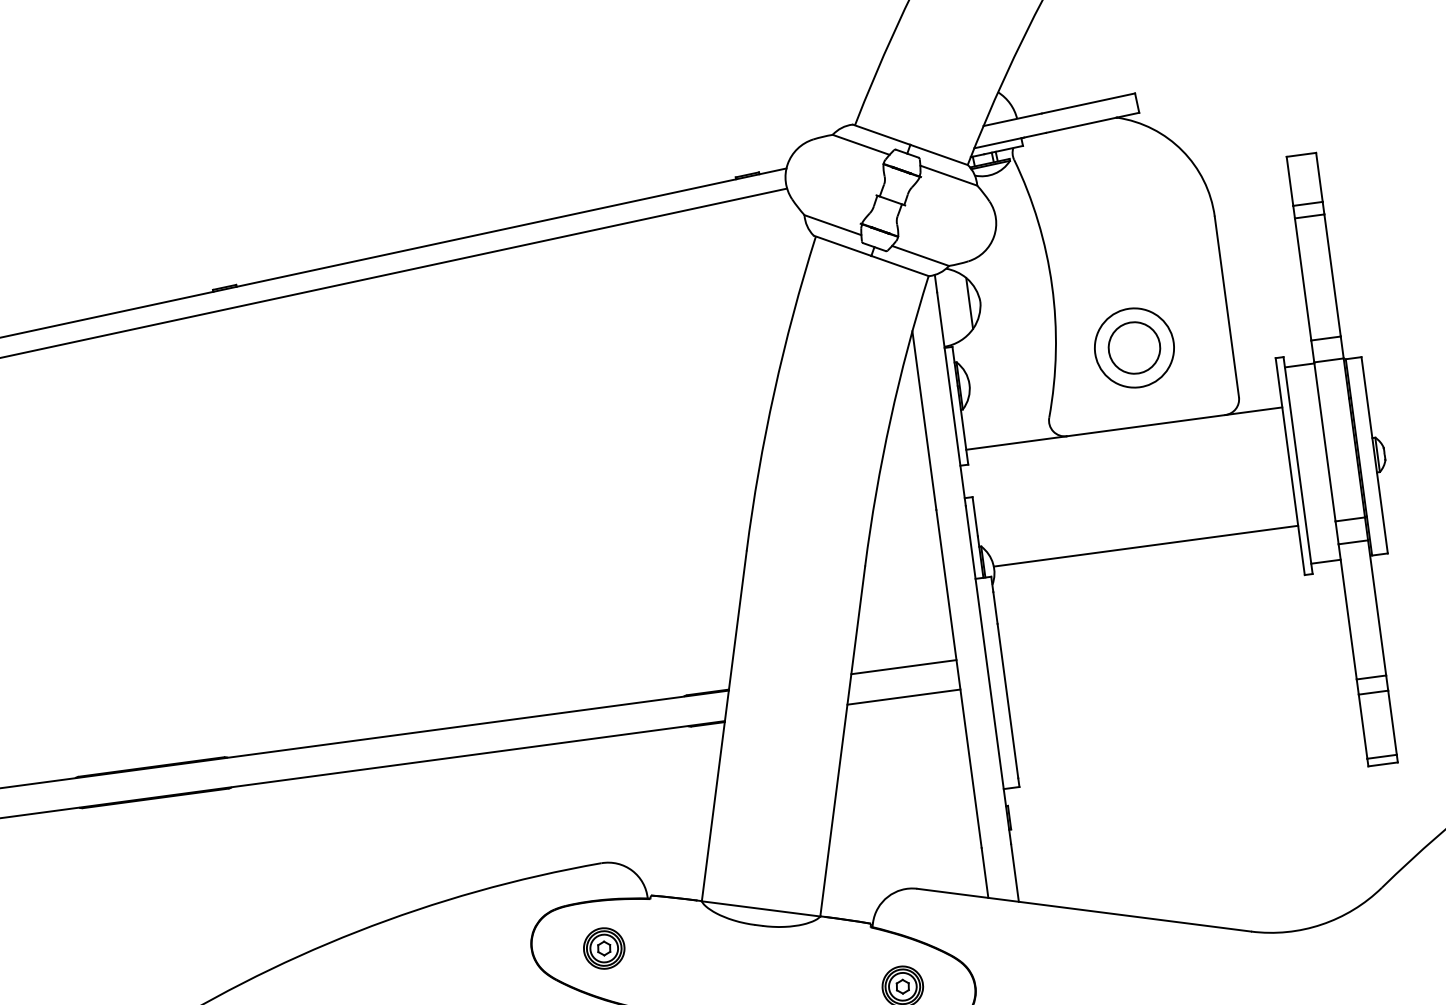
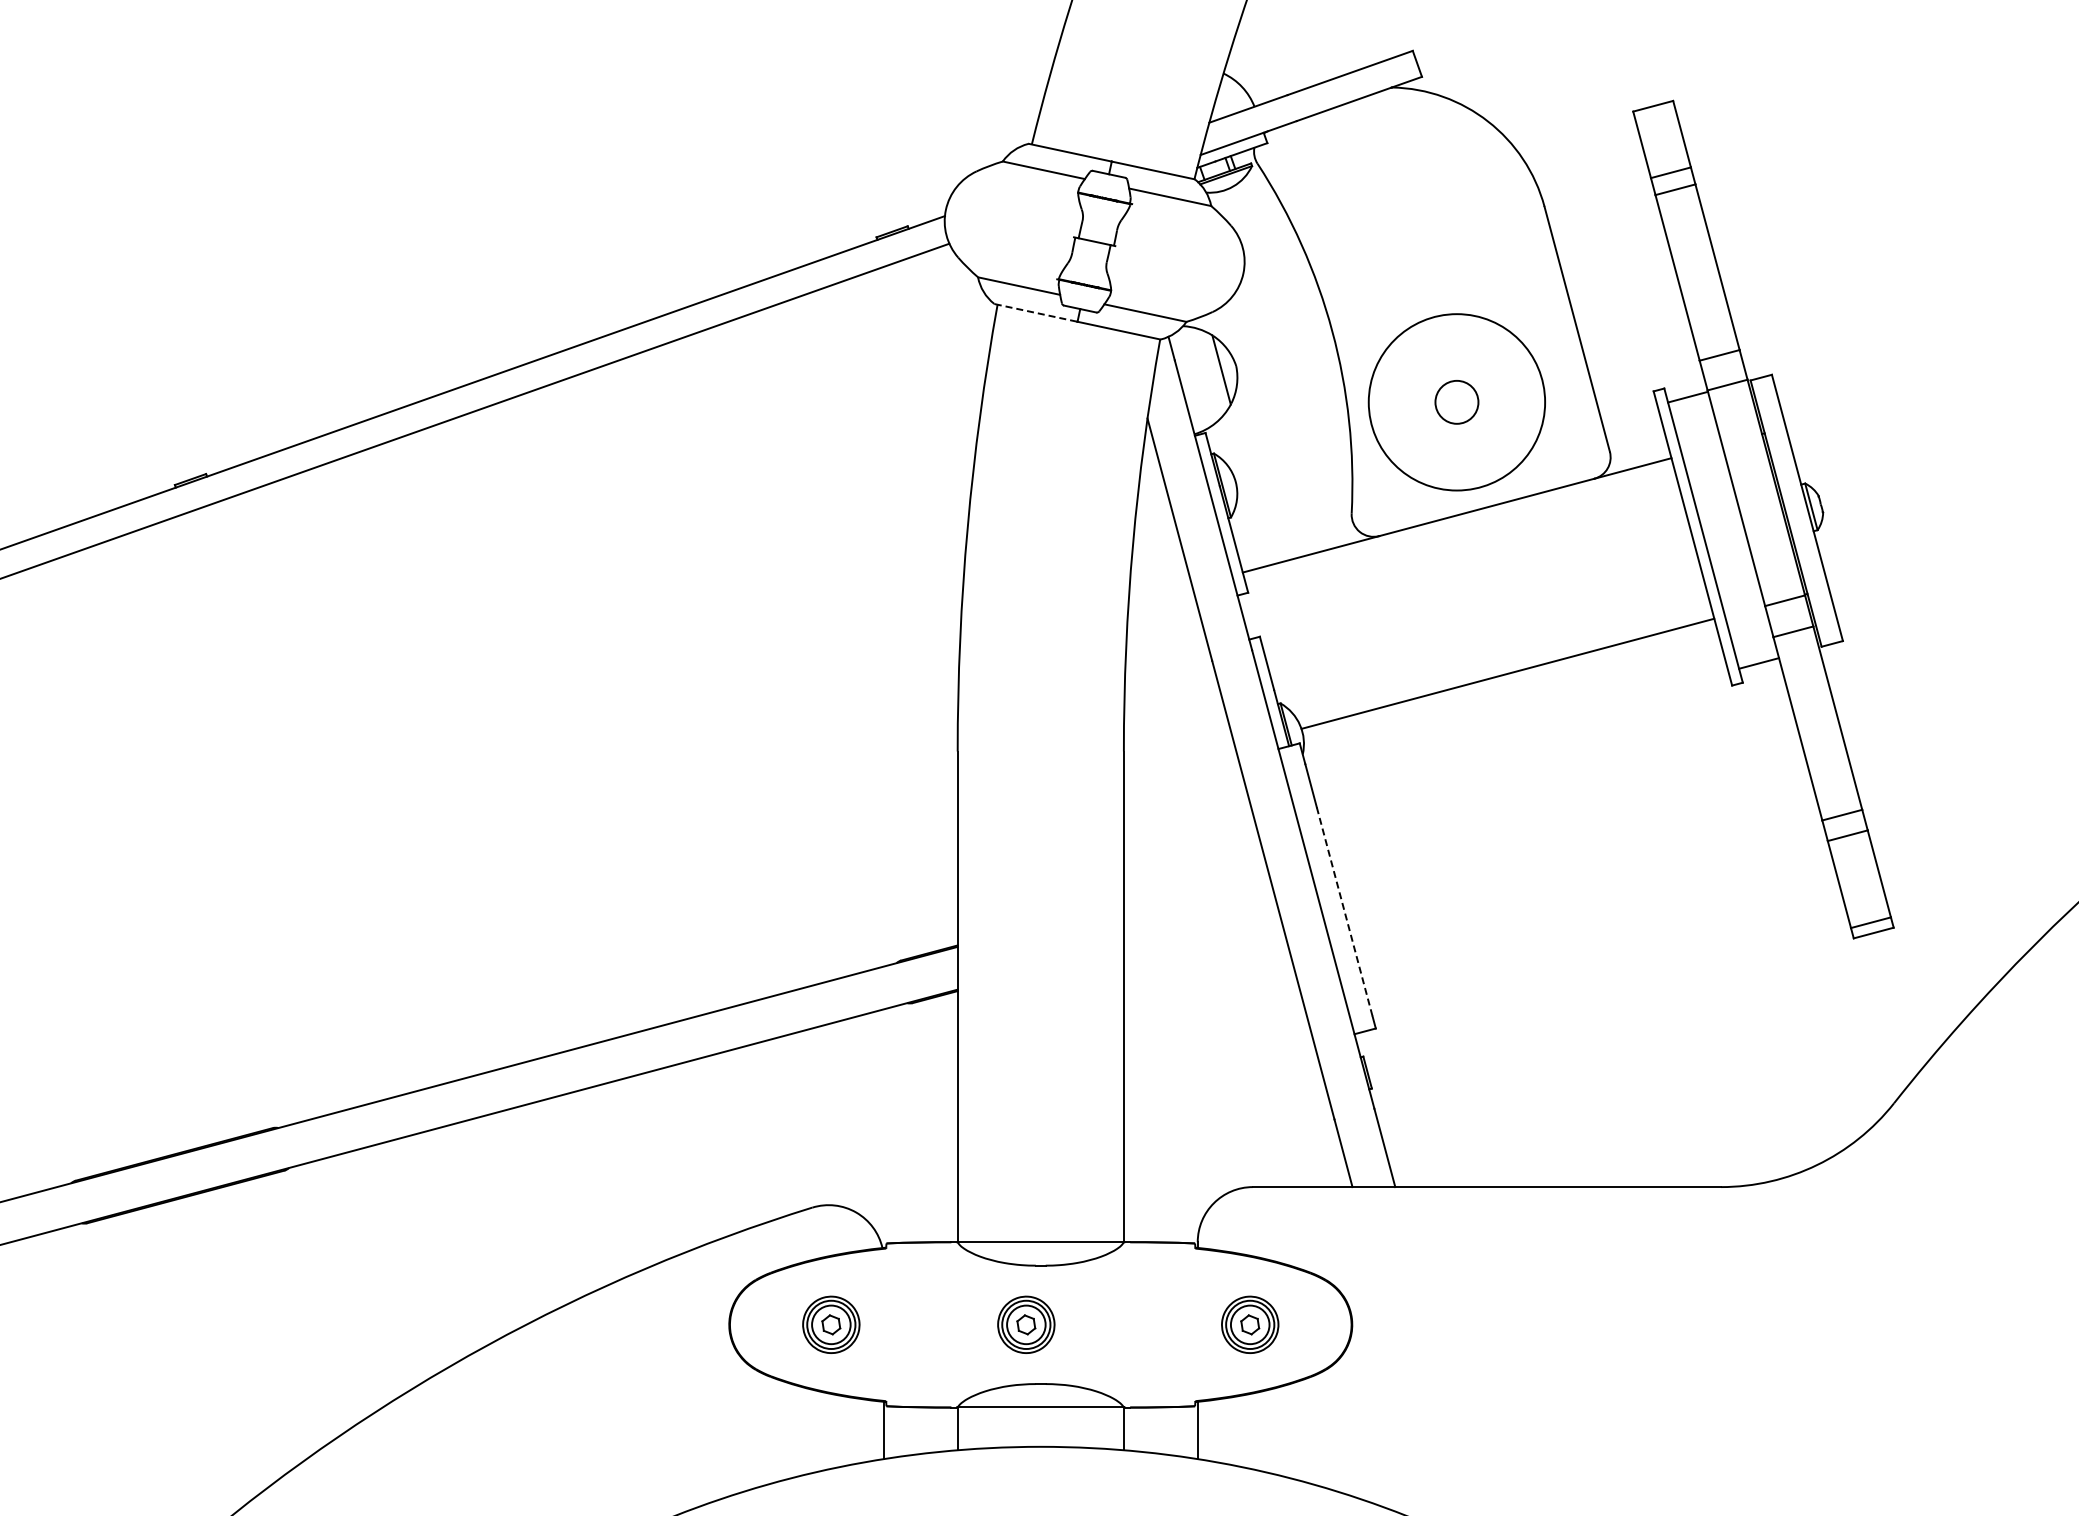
line: (842, 246) -> (1036, 313), solid -> dashed
circle: (1134, 348) -> (1456, 402), size x0.6
circle: (1134, 348) -> (1456, 402), size x1.6
line: (903, 667) -> (1194, 883), removed
line: (903, 696) -> (1200, 924), removed
line: (1007, 701) -> (1344, 912), solid -> dashed
part: (743, 966) -> (1026, 1324), added

